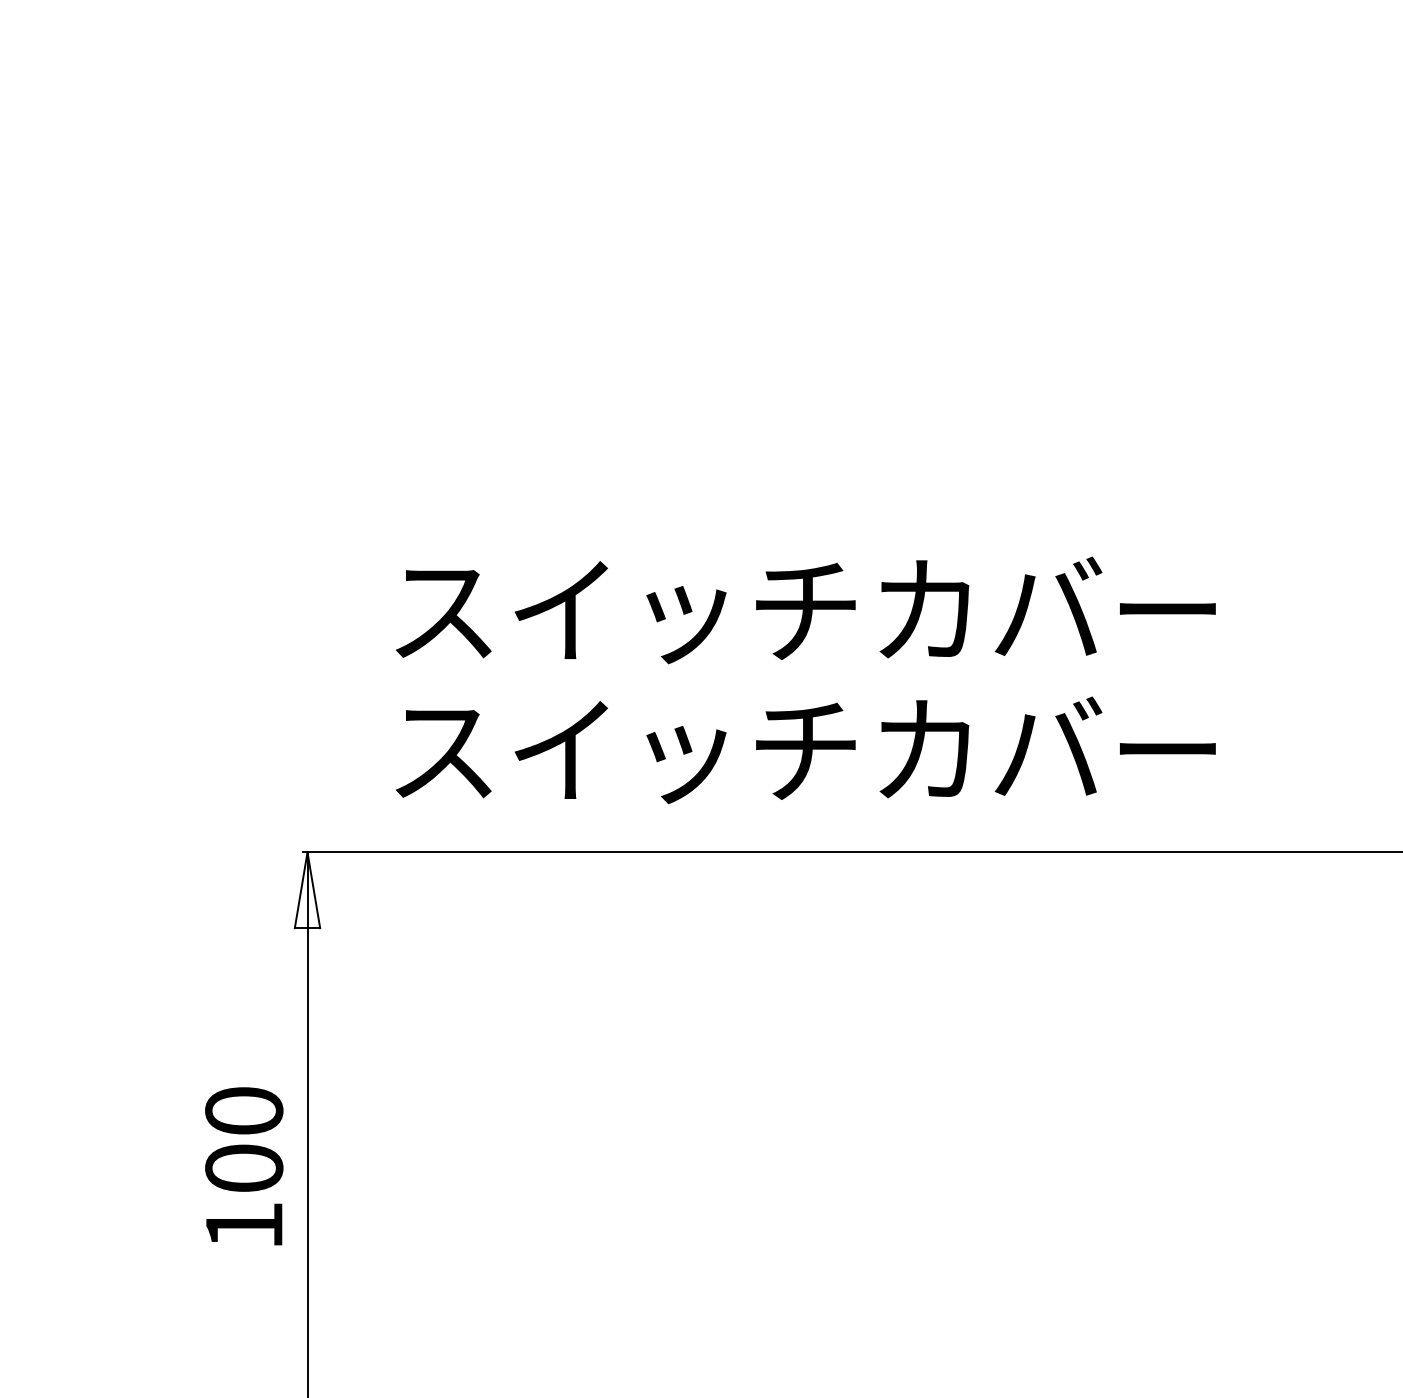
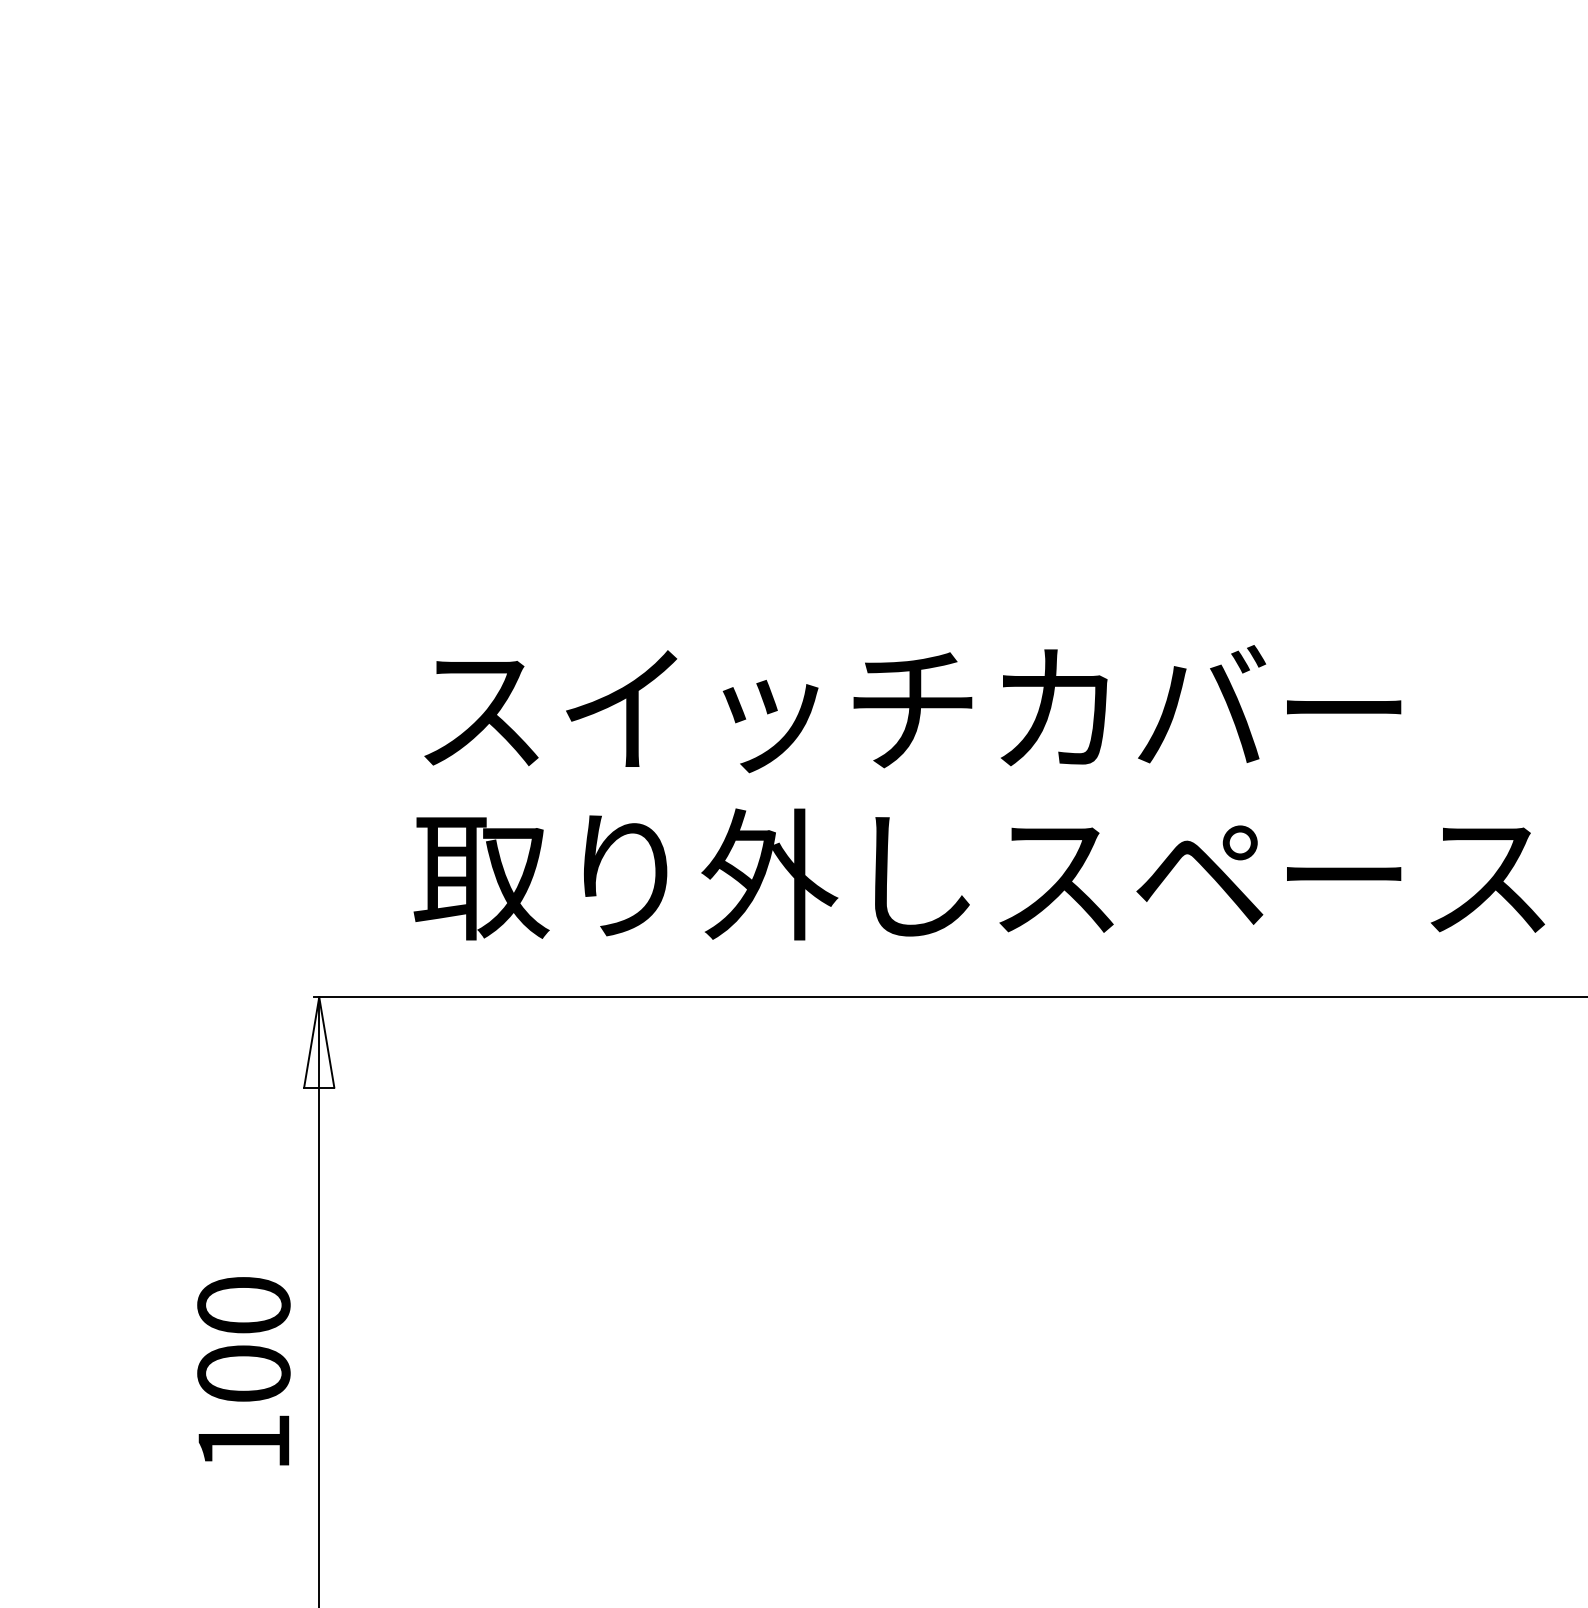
text: (861, 748) -> (979, 873), スイッチカバー -> 取り外しスペース

